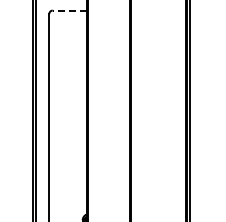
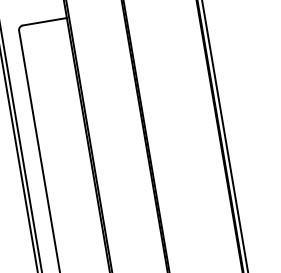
line: (69, 10) -> (44, 21), dashed -> solid

